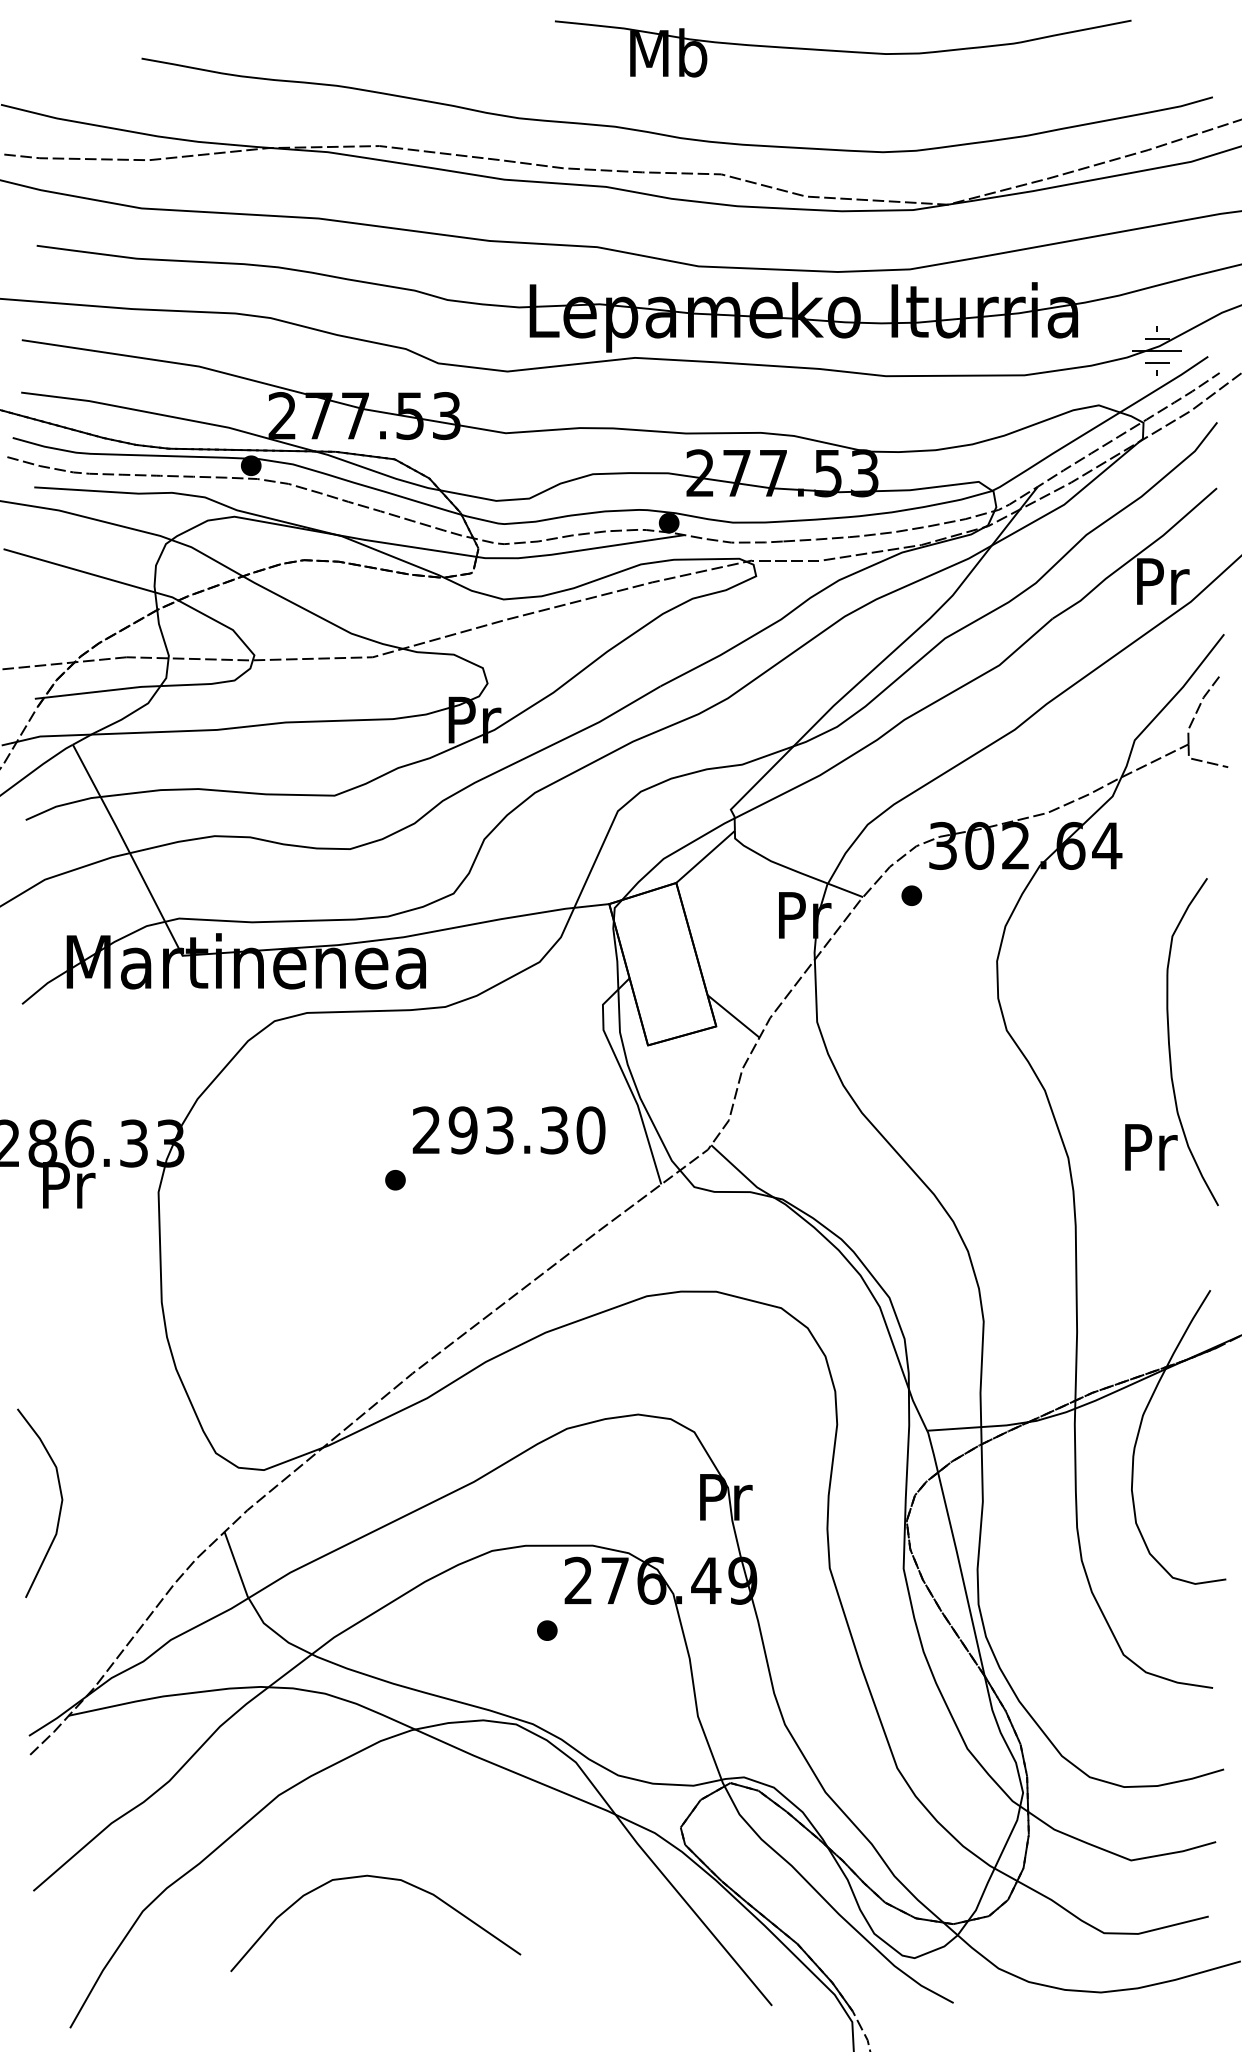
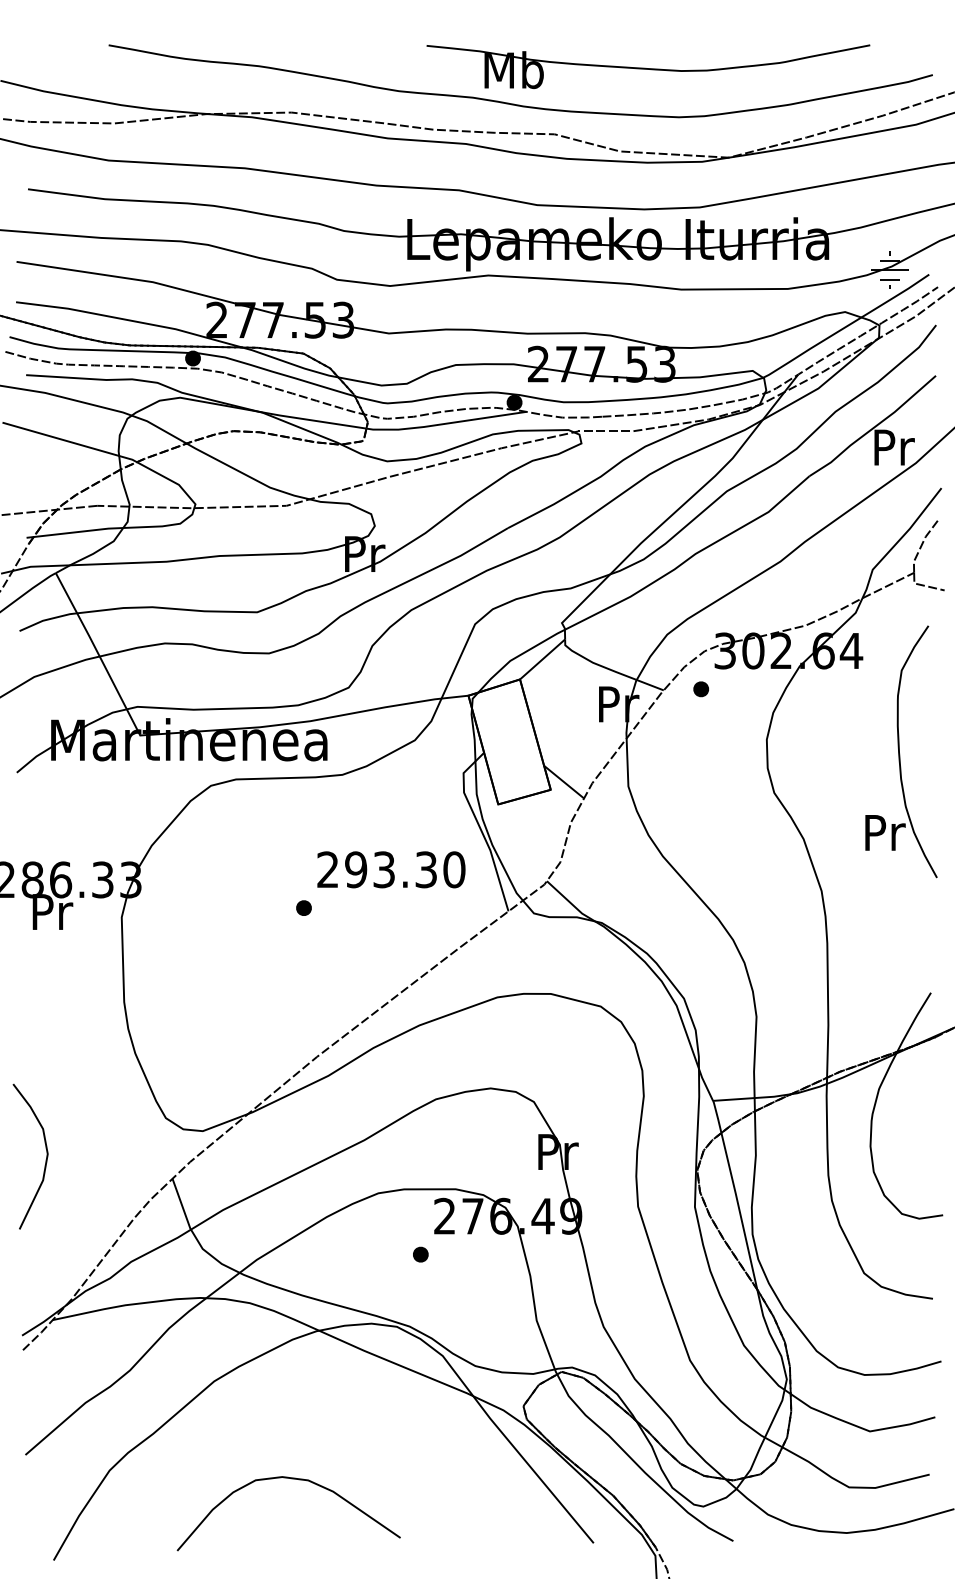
part: (842, 48) -> (647, 66), moved
part: (1171, 1042) -> (900, 752), moved
curve: (378, 1878) -> (290, 1479), moved

